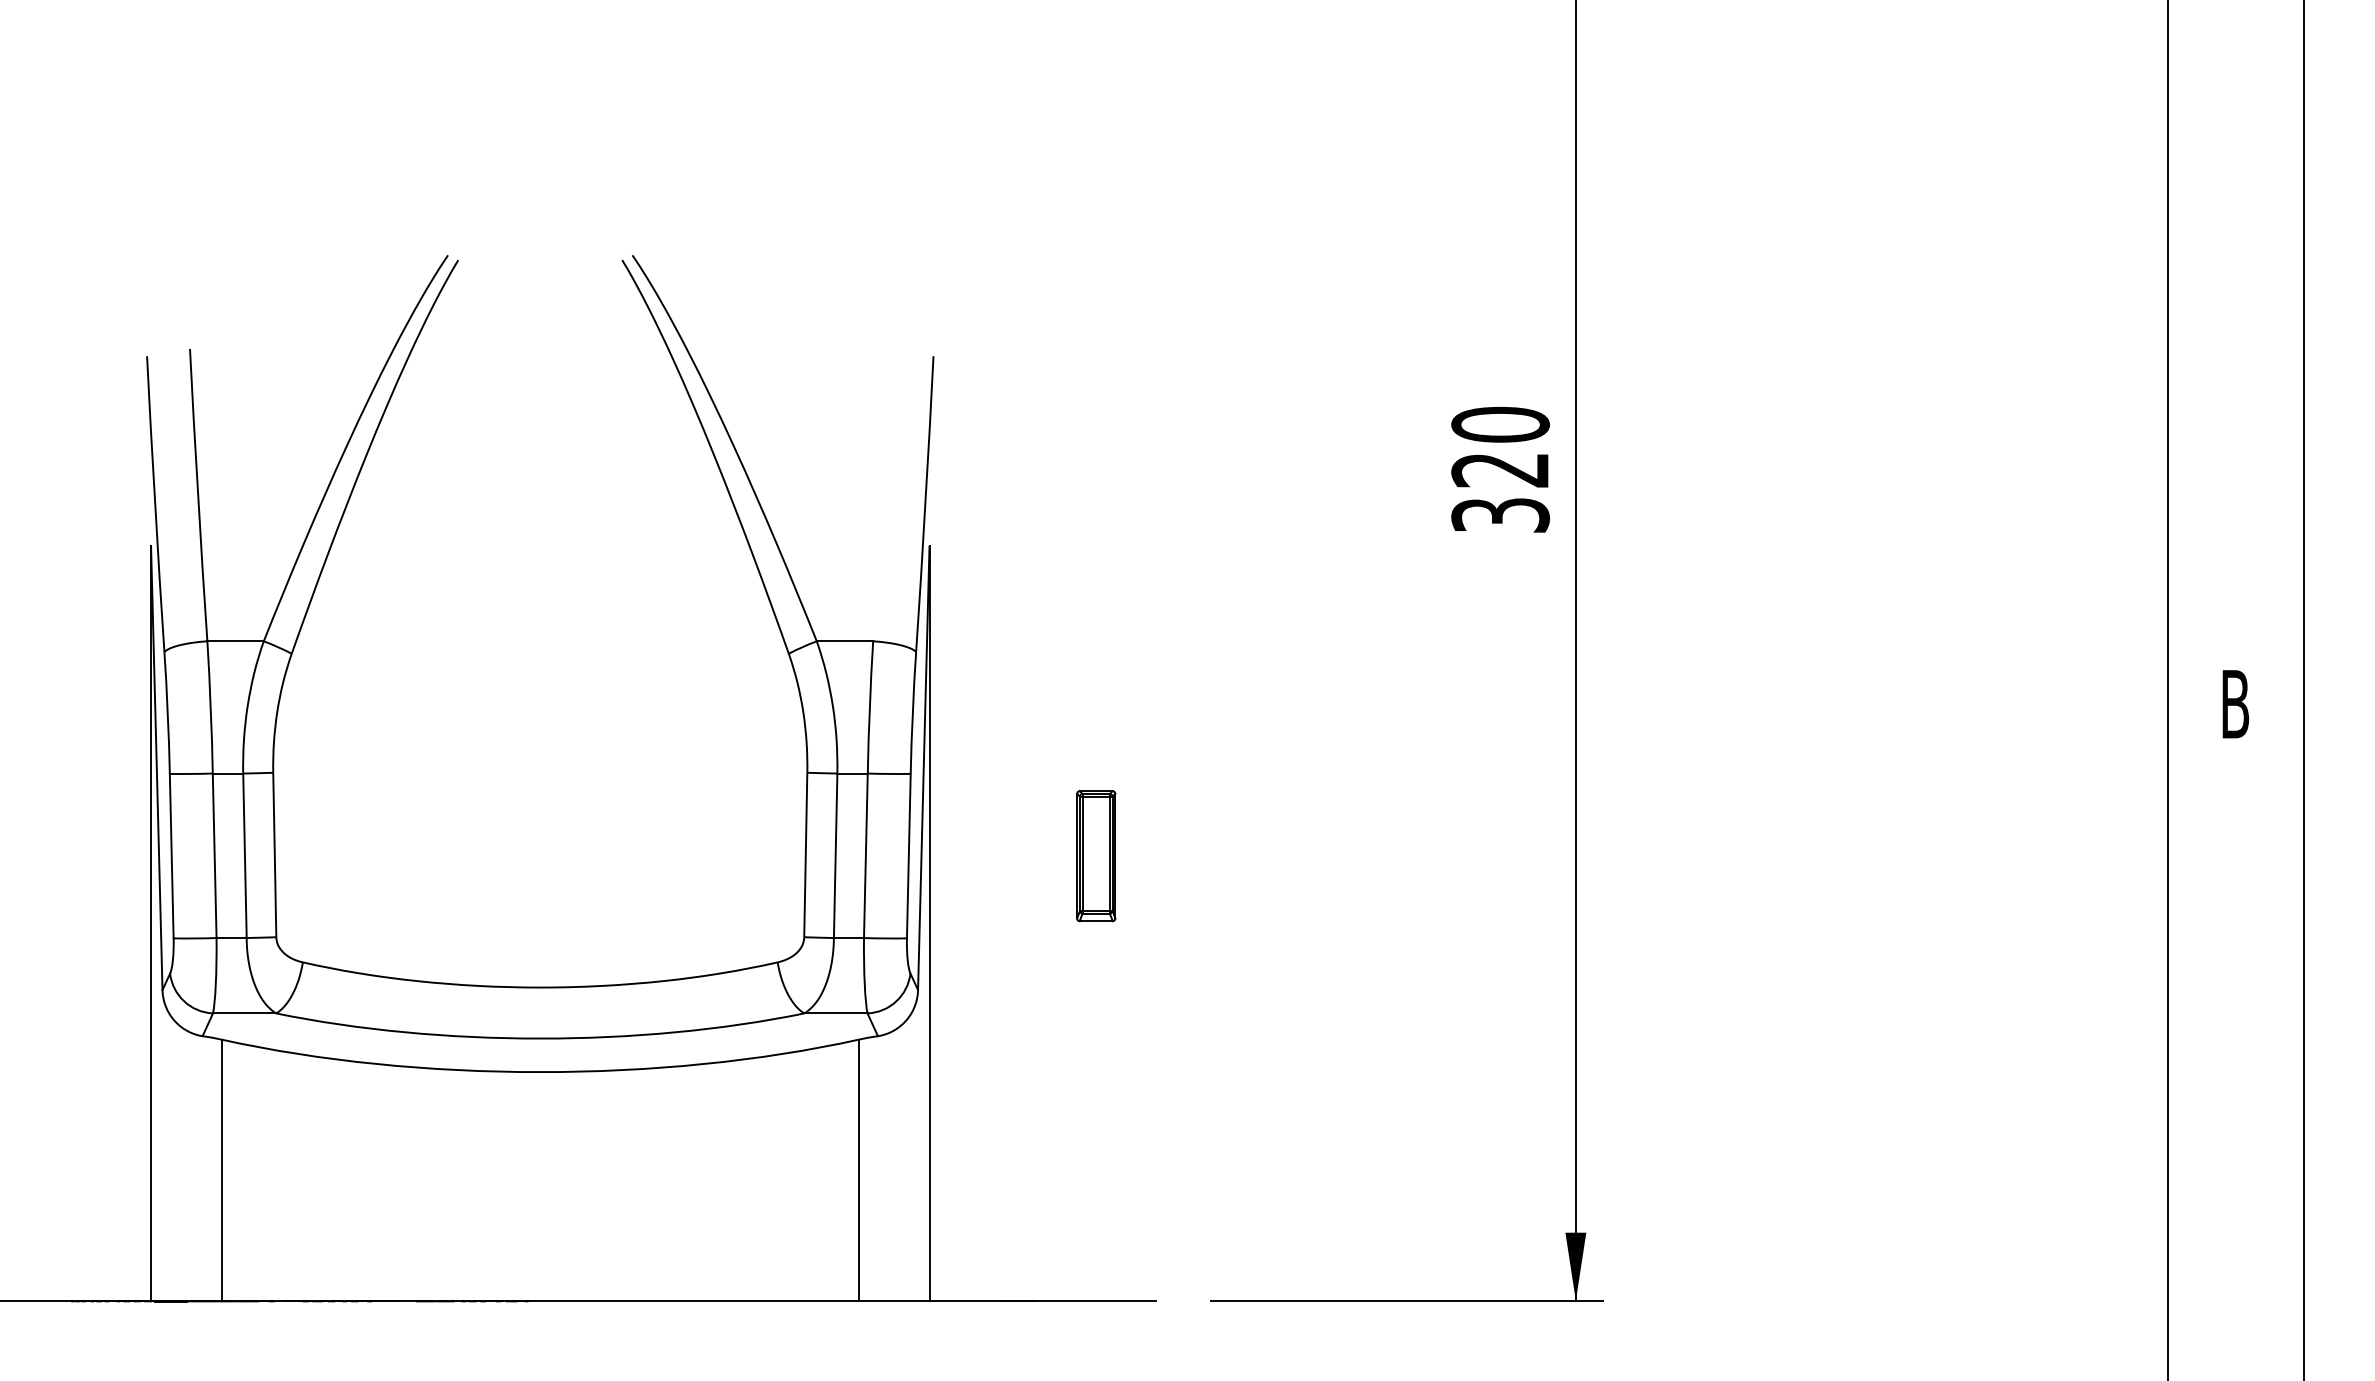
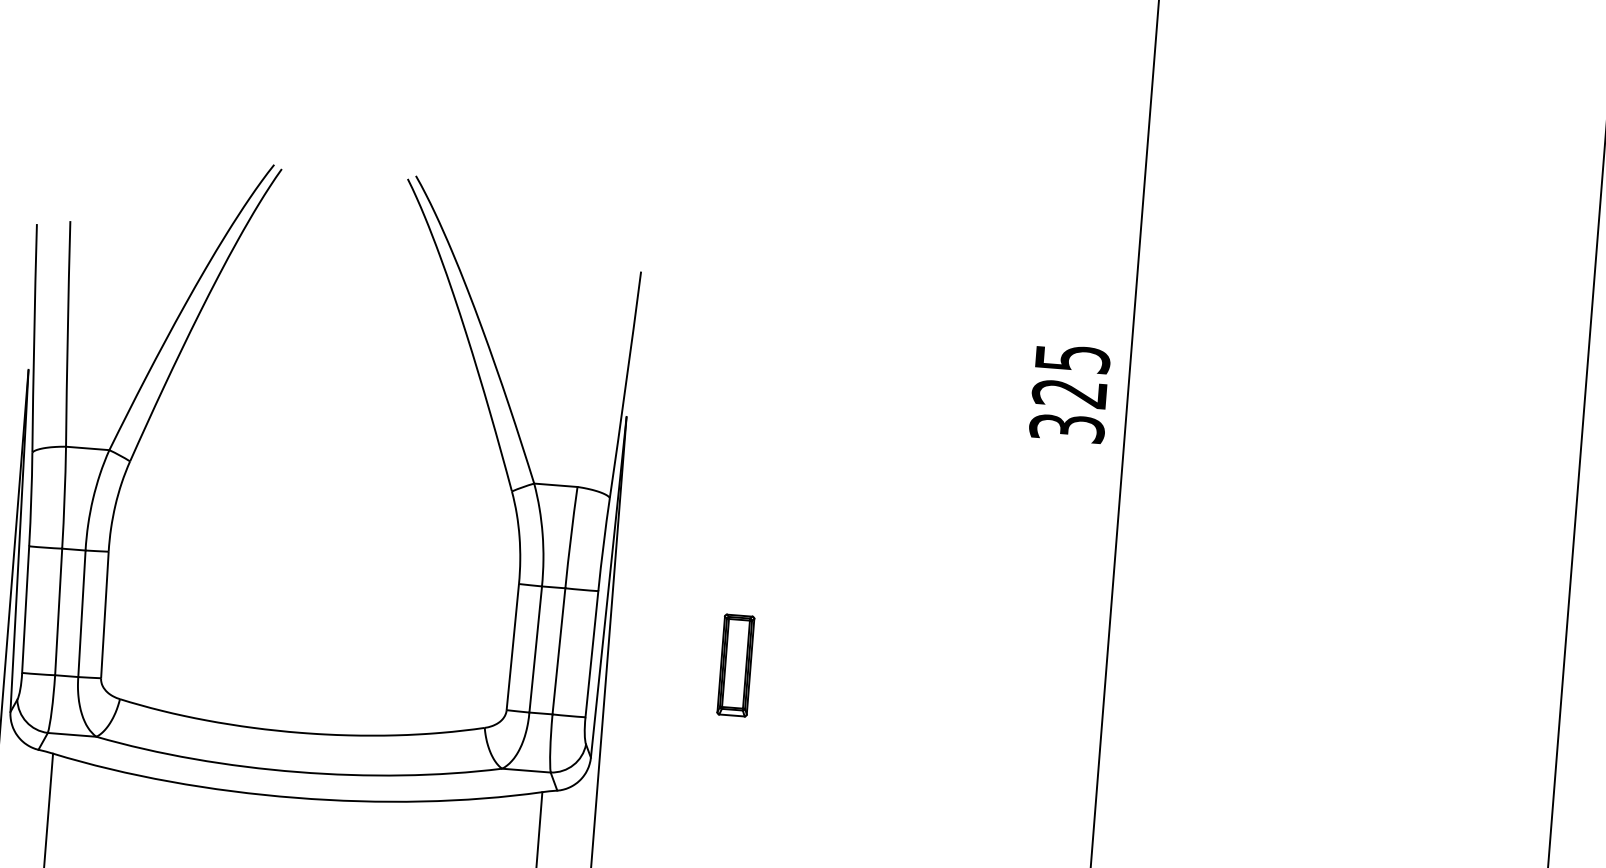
text: (1500, 424) -> (1072, 358), 320 -> 325

